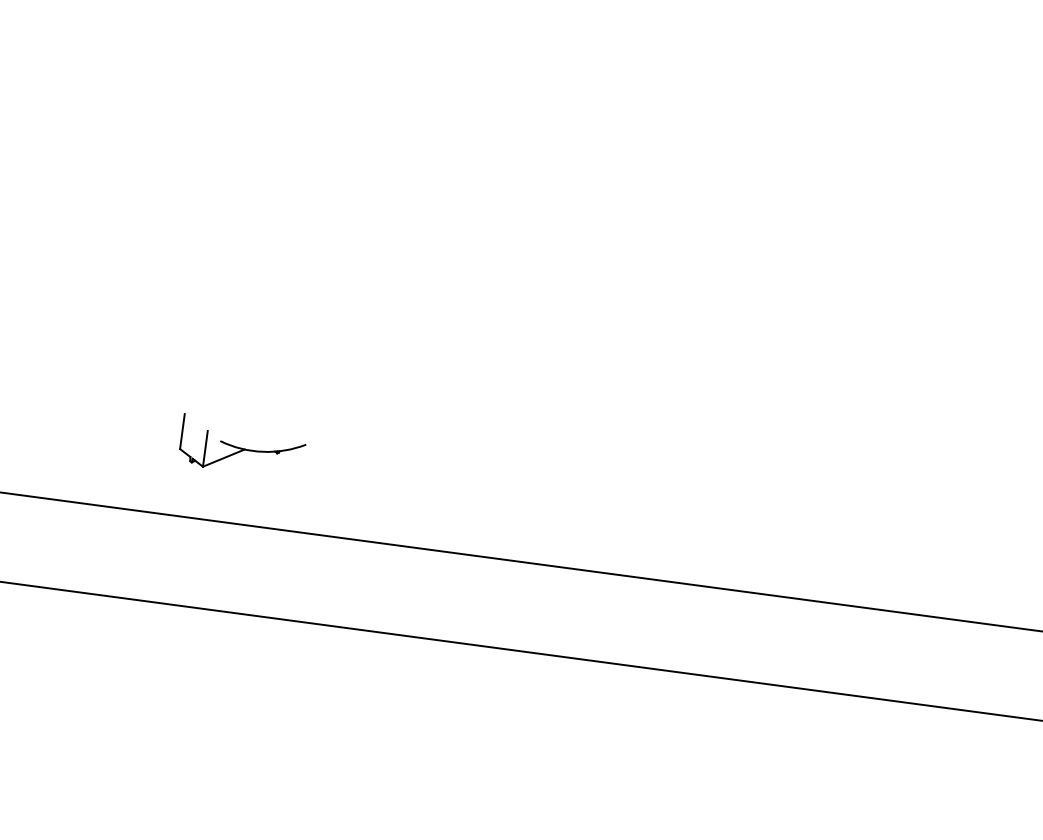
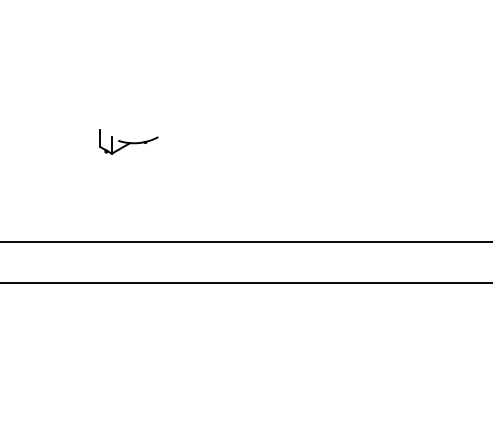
part: (241, 445) -> (128, 141), moved

